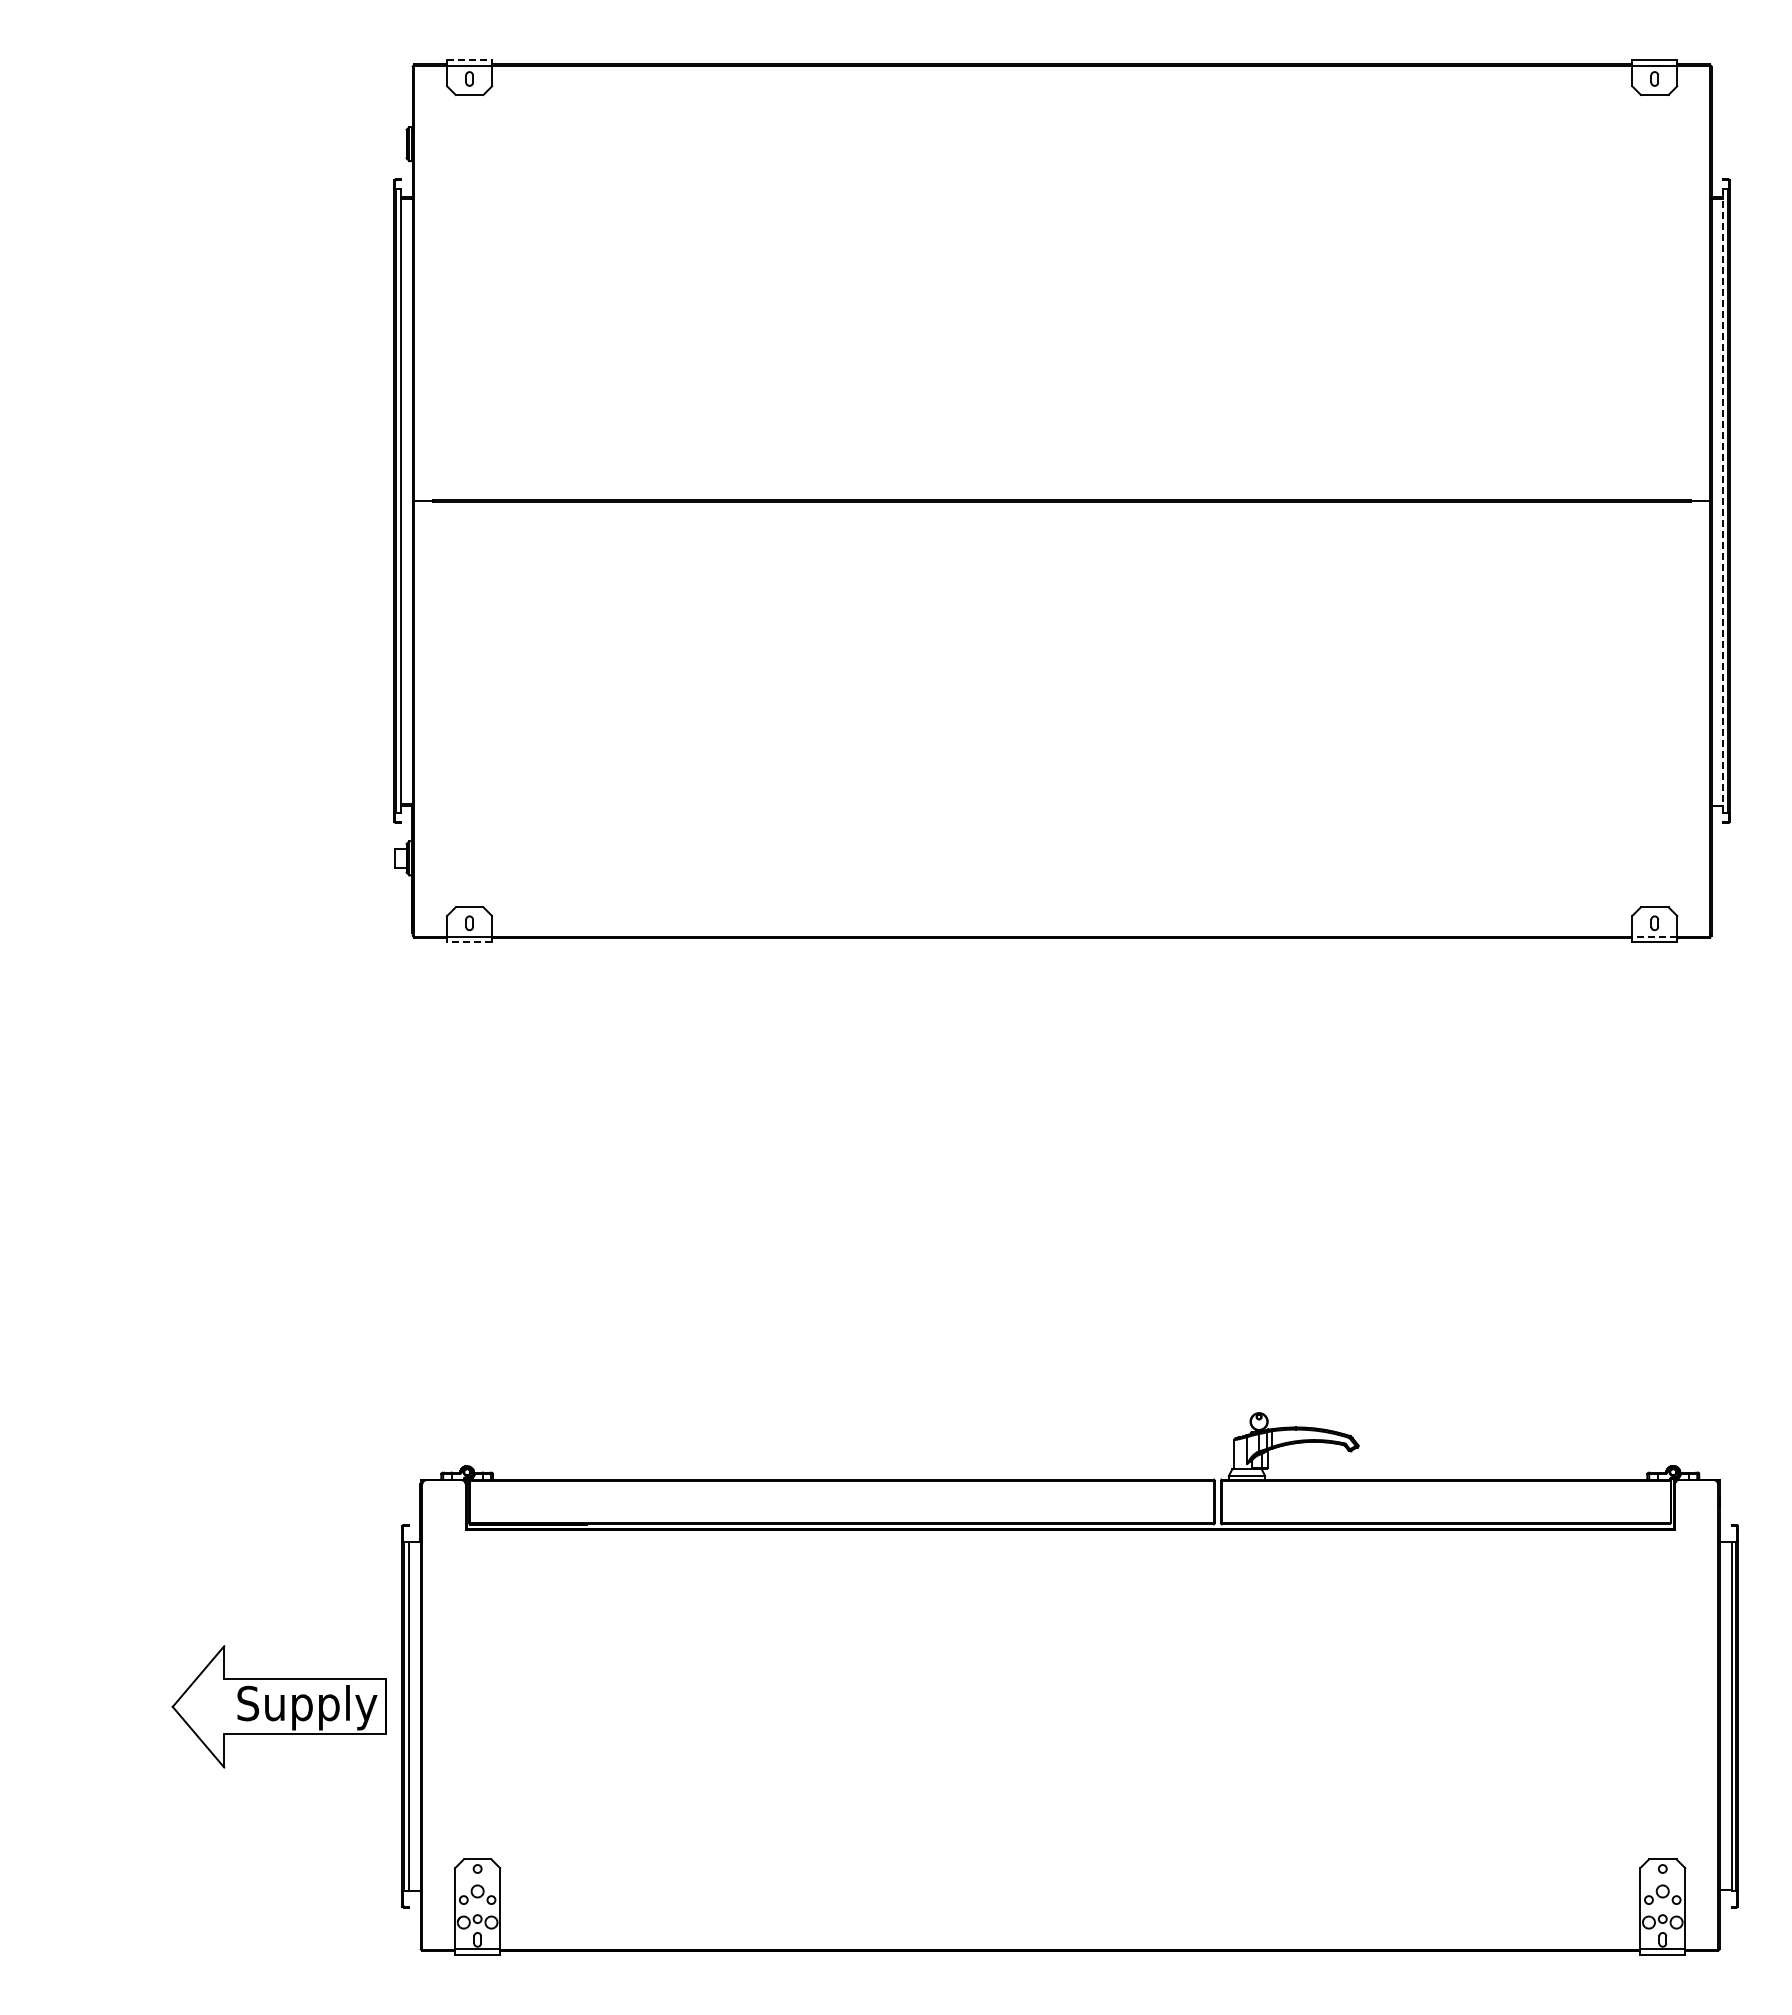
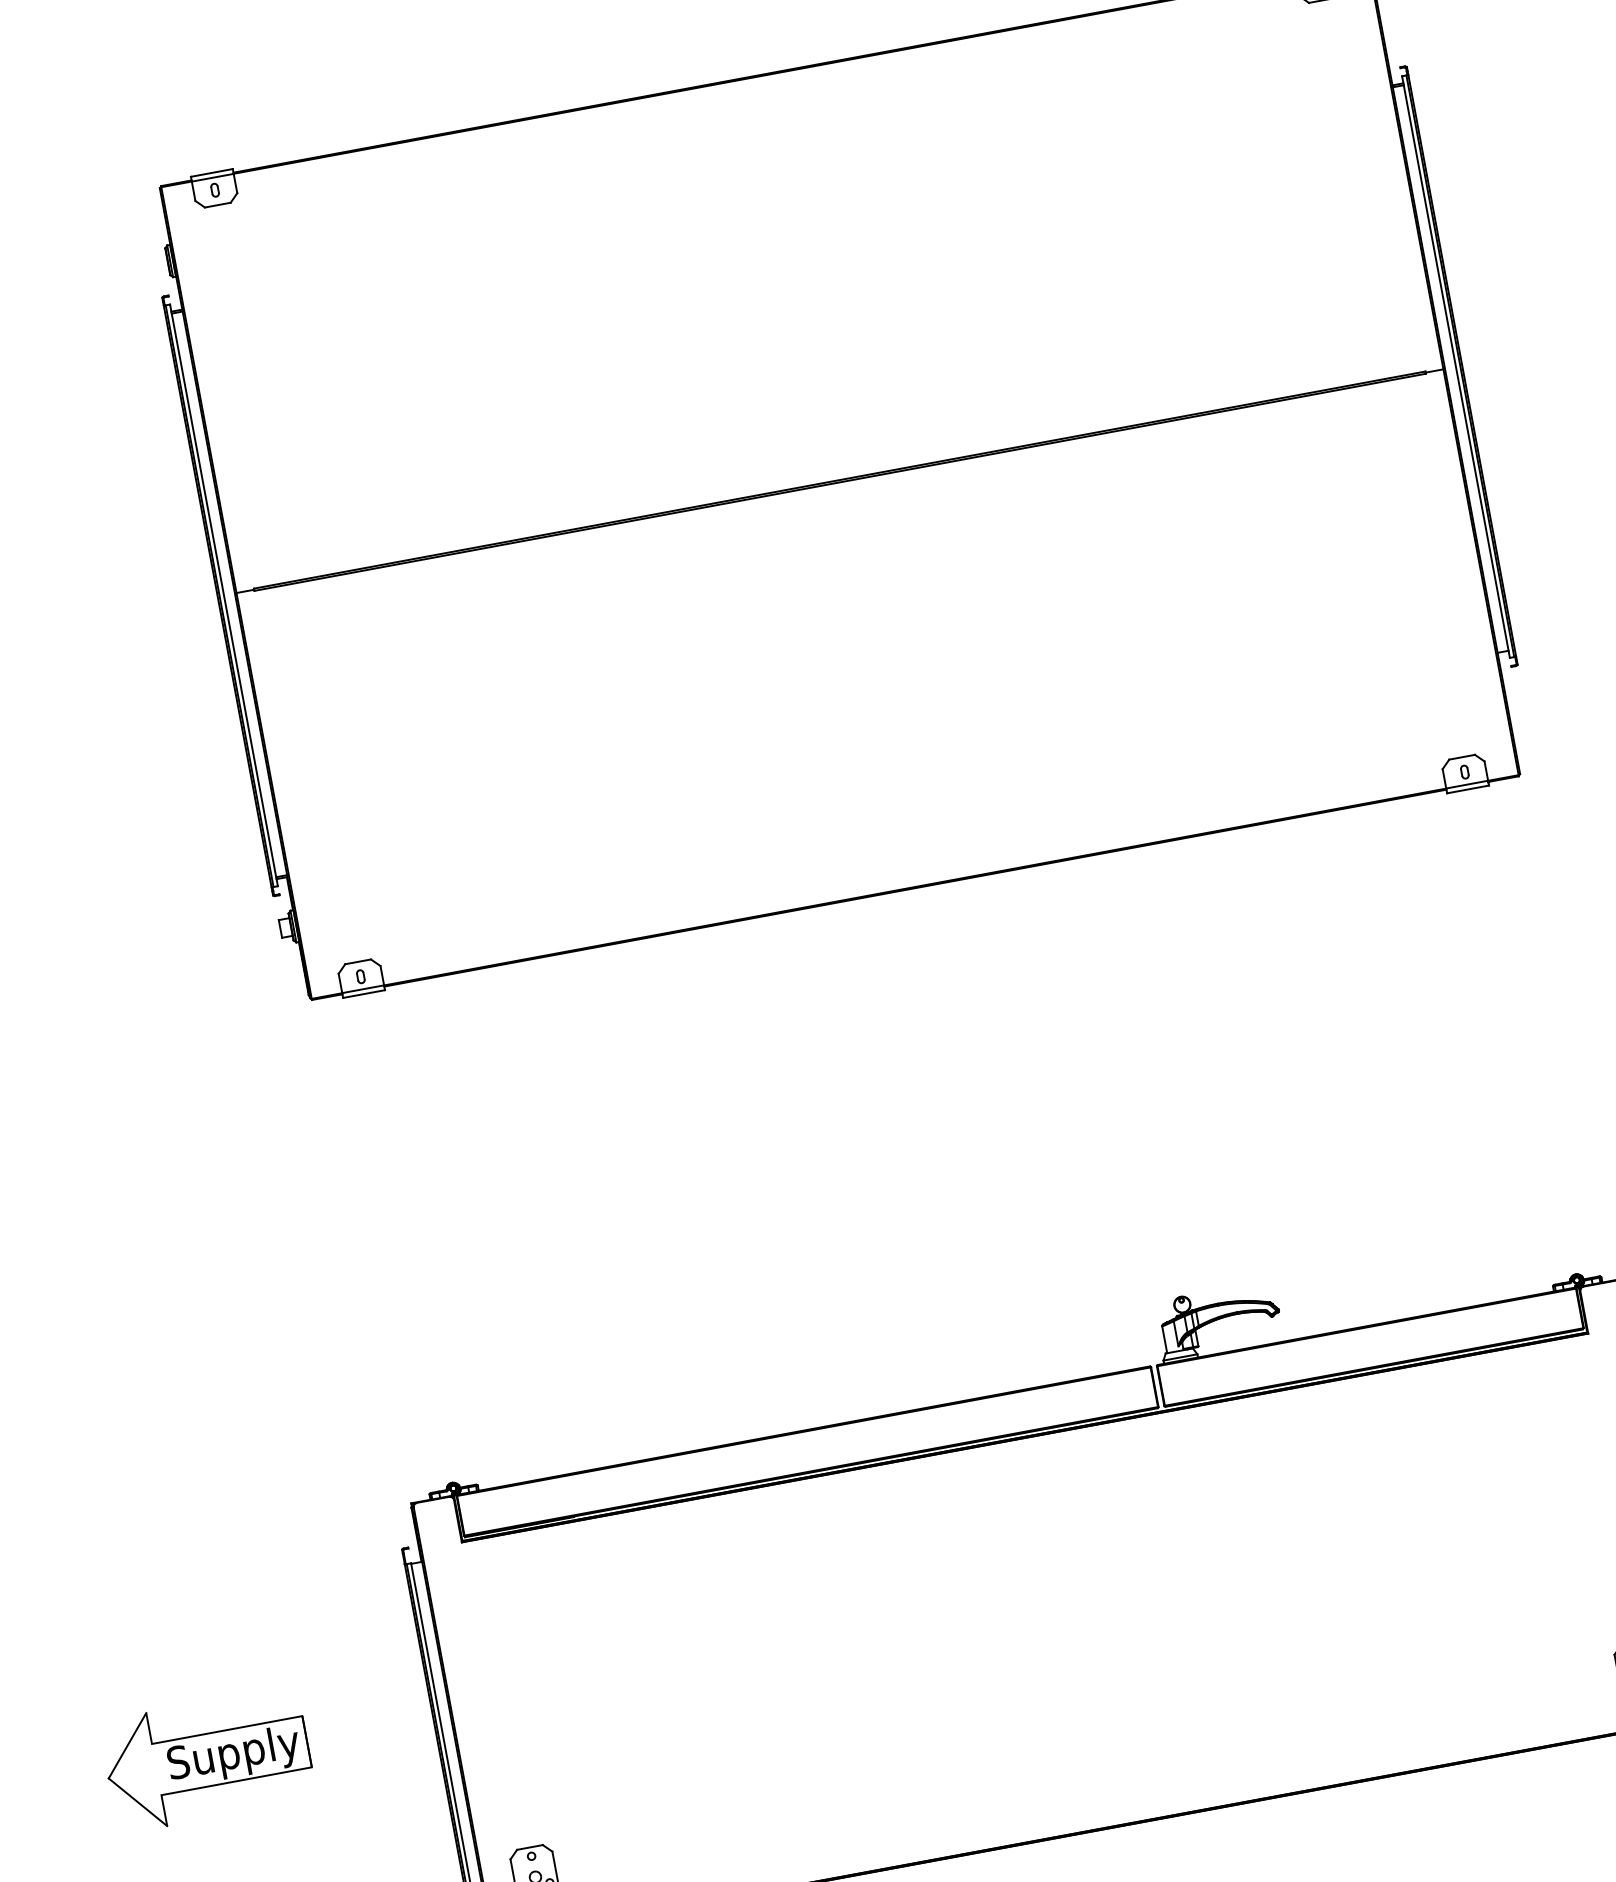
line: (470, 60) -> (212, 172), dashed -> solid
line: (1723, 500) -> (1455, 366), dashed -> solid
line: (1654, 936) -> (1466, 784), dashed -> solid
line: (469, 941) -> (363, 993), dashed -> solid
part: (278, 1706) -> (207, 1759), moved

